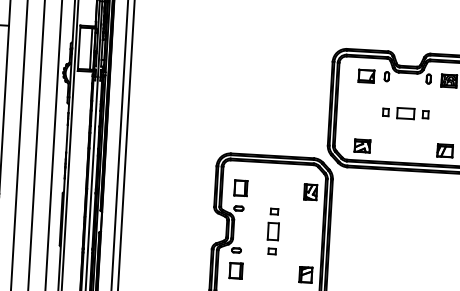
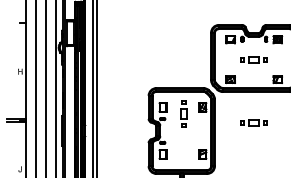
part: (398, 223) -> (253, 122), added
part: (272, 230) -> (183, 113), moved

